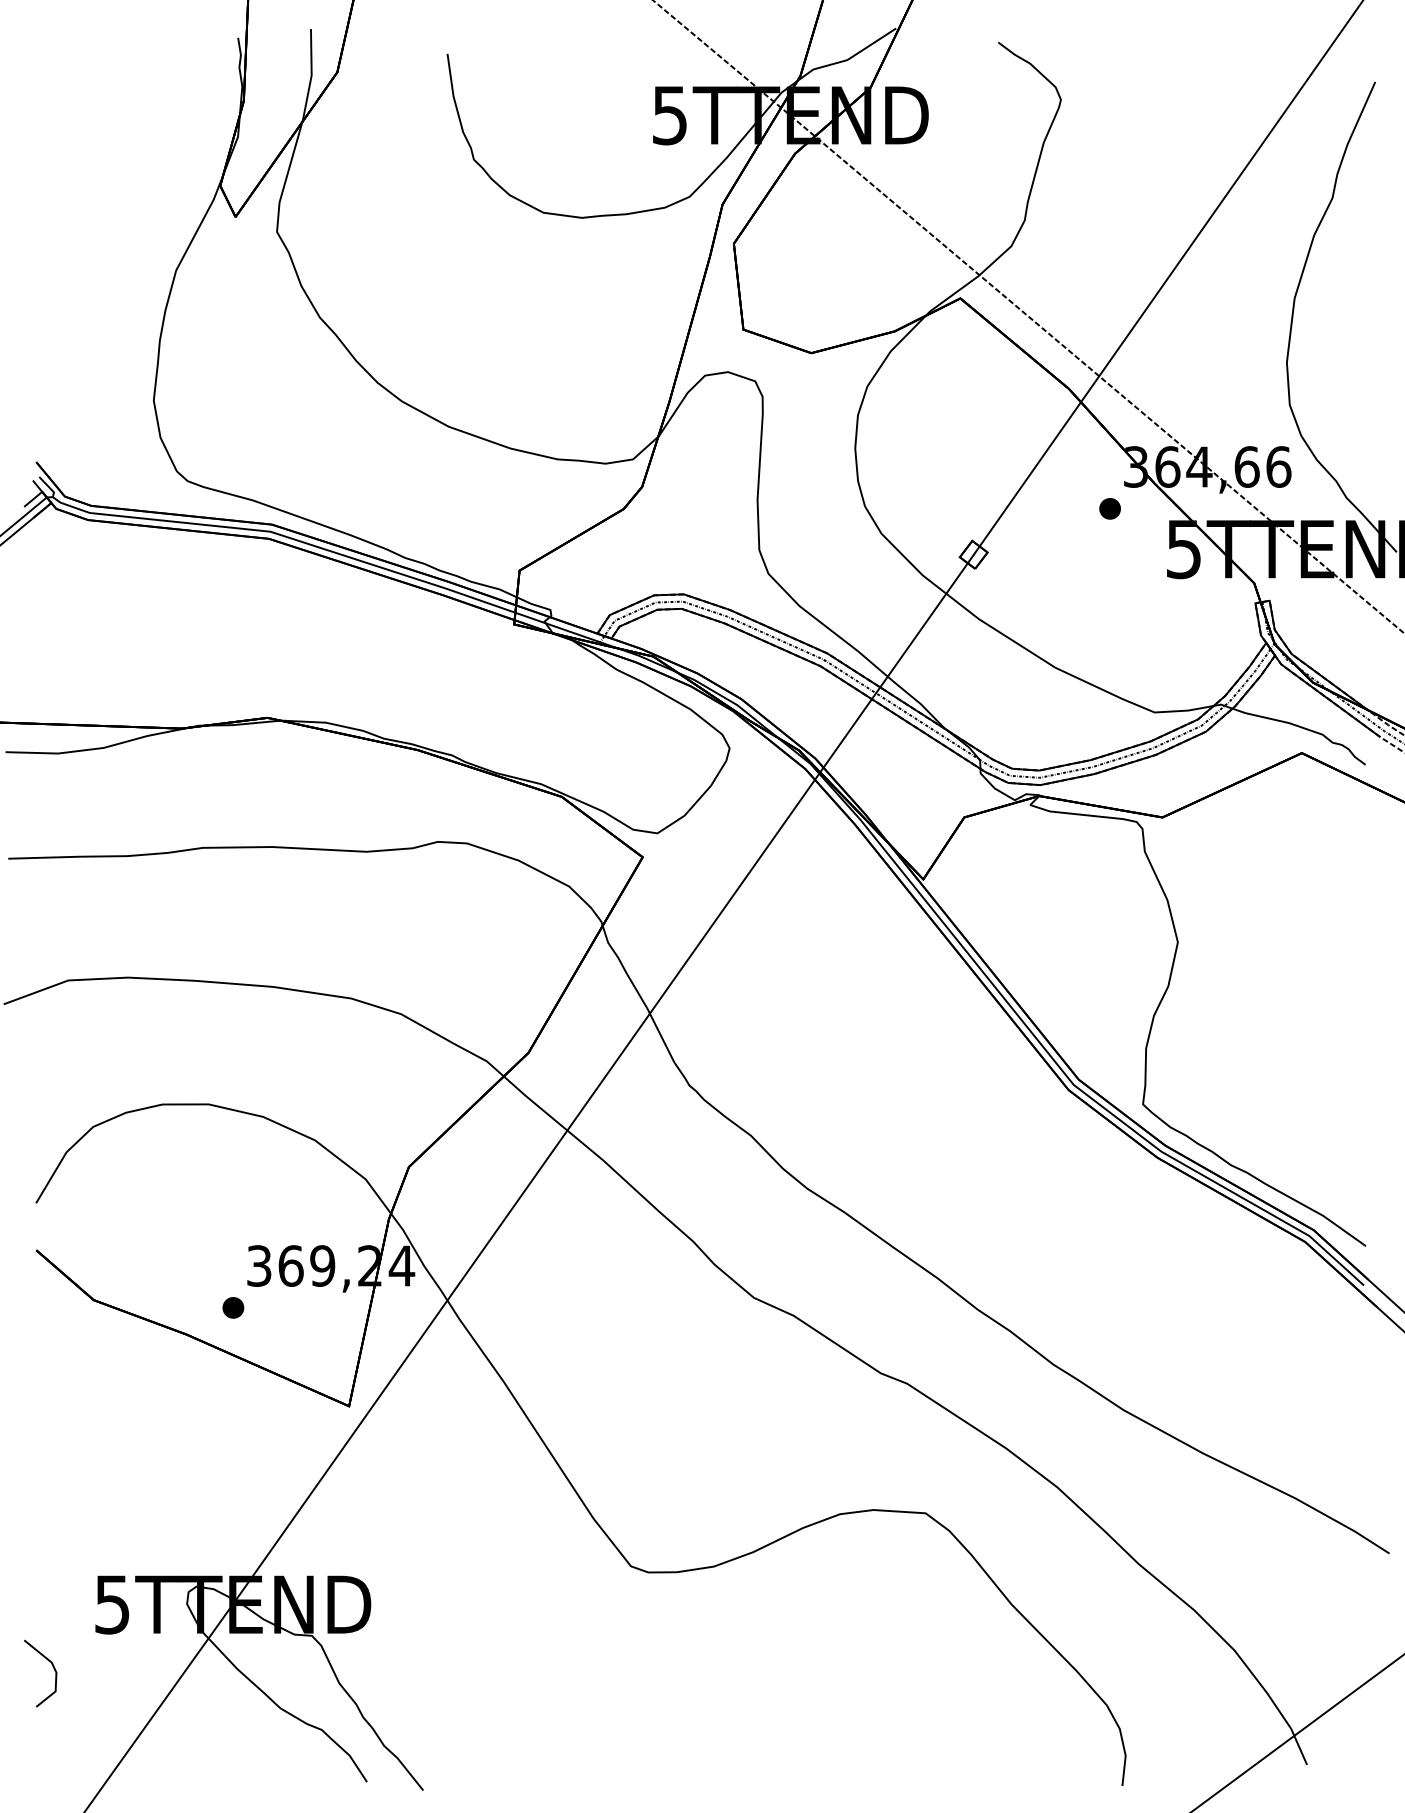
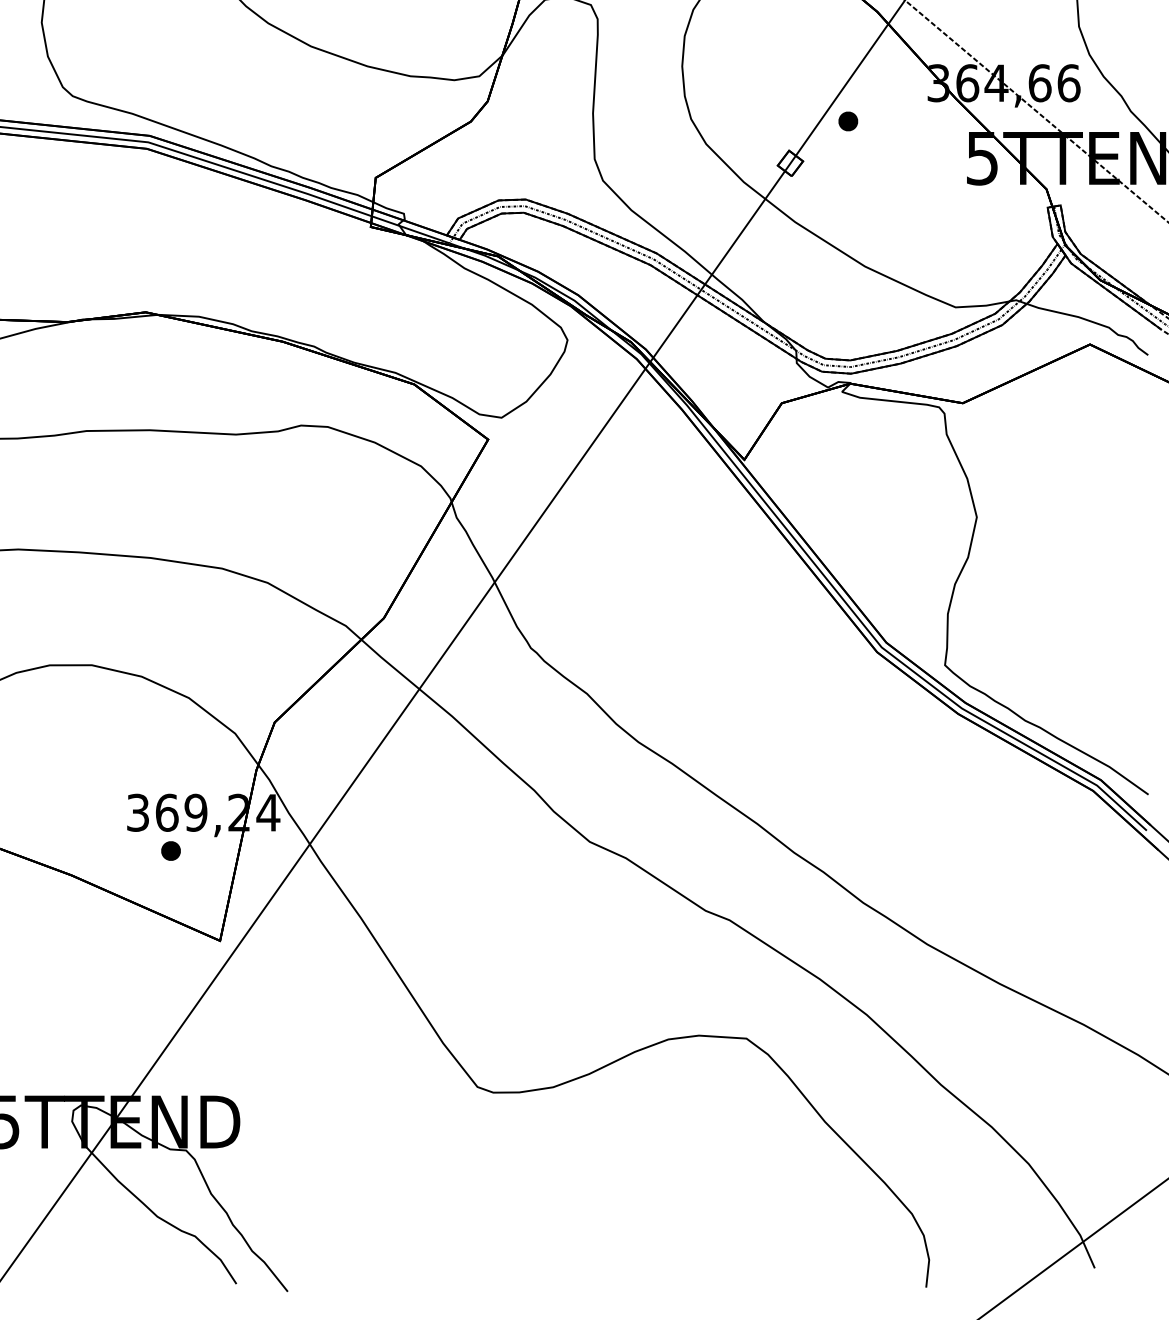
part: (1109, 508) -> (847, 121), moved
part: (233, 1307) -> (171, 850), moved

